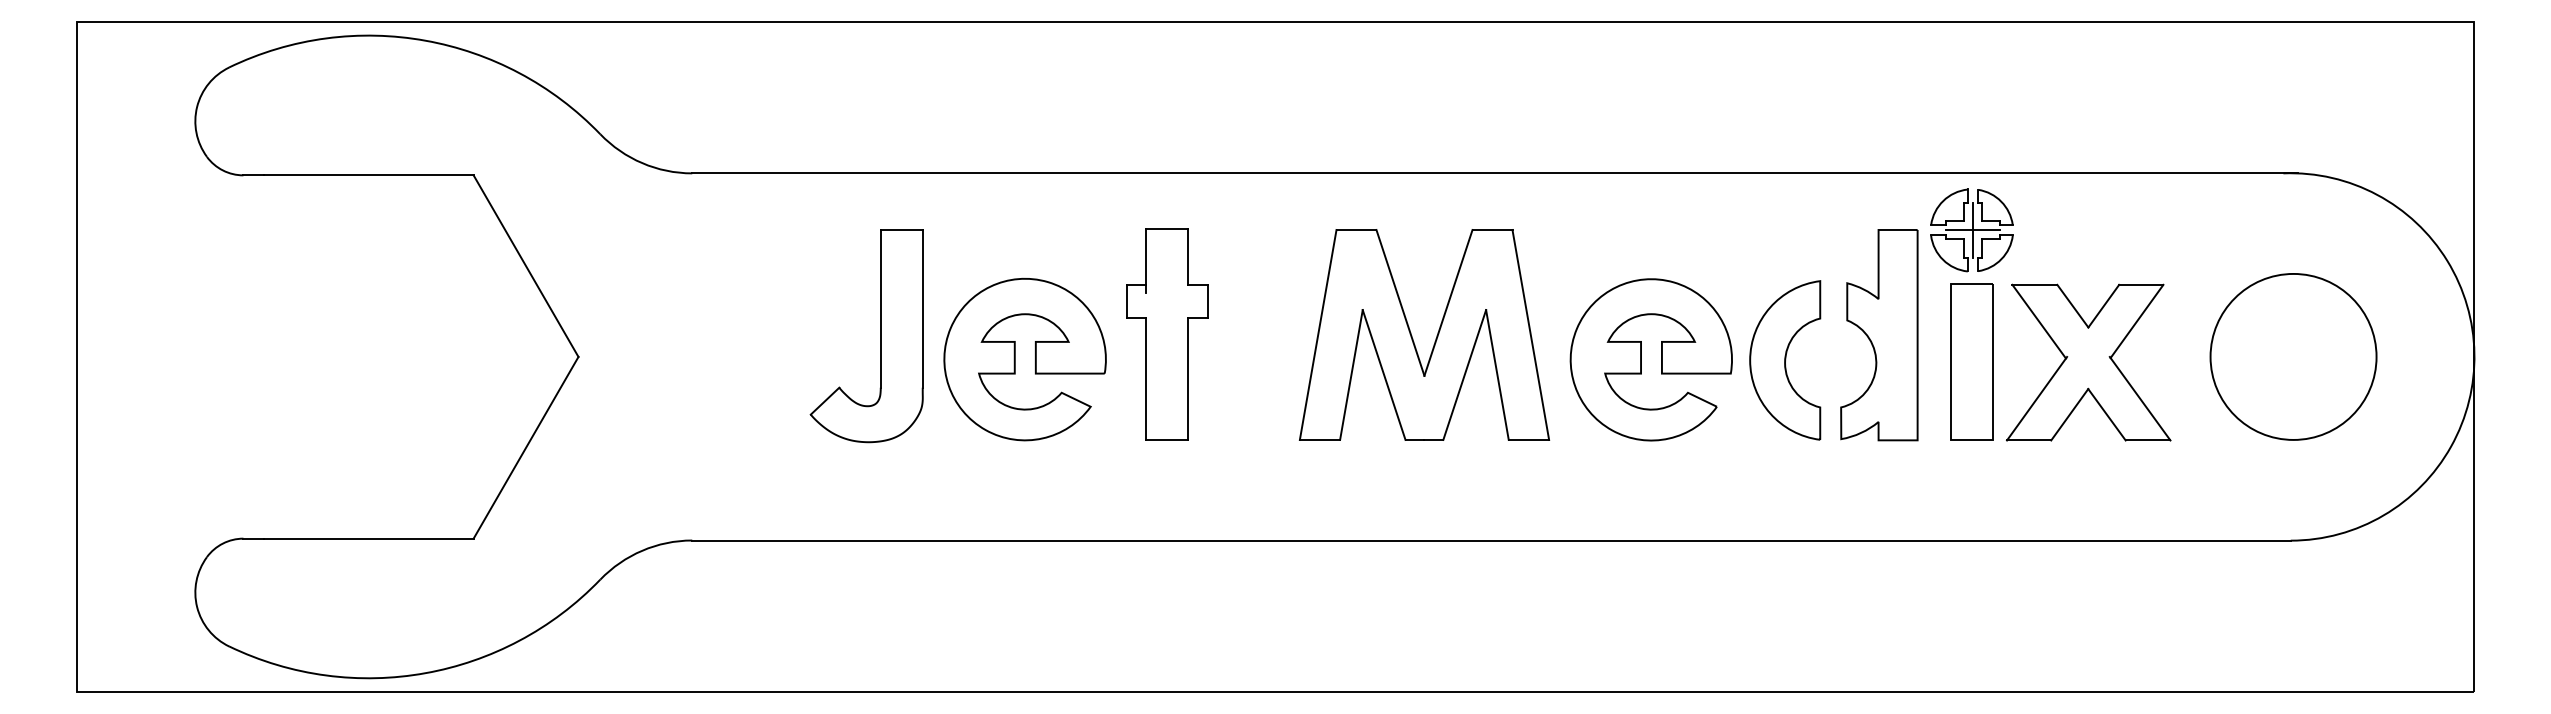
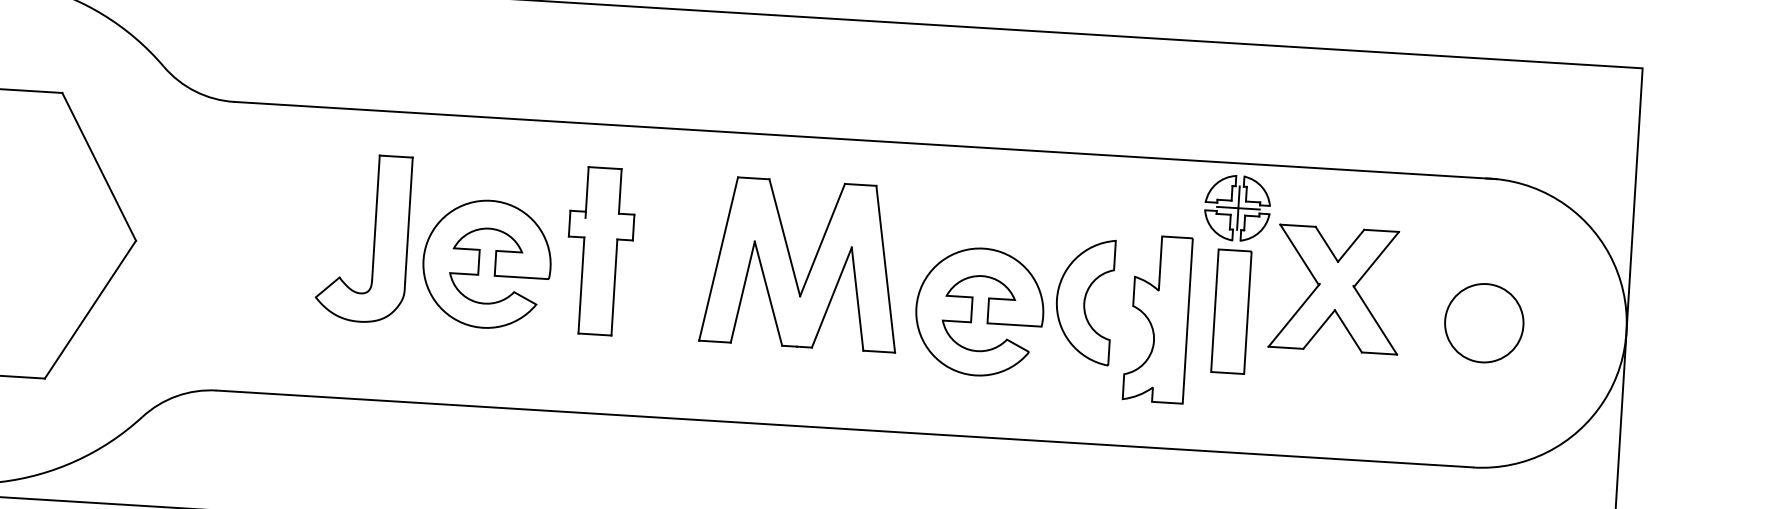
part: (1879, 335) -> (1157, 319), moved
circle: (2293, 356) -> (1484, 322), size x0.6
part: (1641, 359) -> (972, 311), moved
part: (2088, 362) -> (1336, 289), moved

